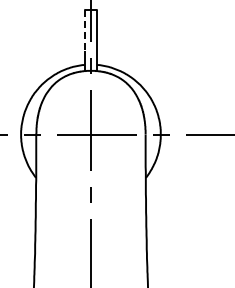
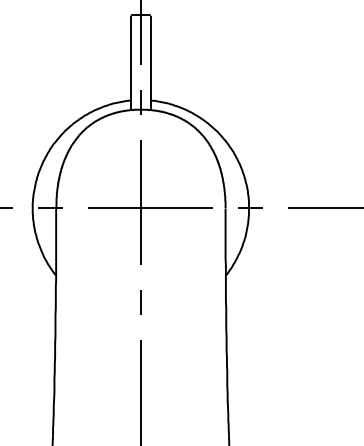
line: (84, 31) -> (130, 48), dashed -> solid

